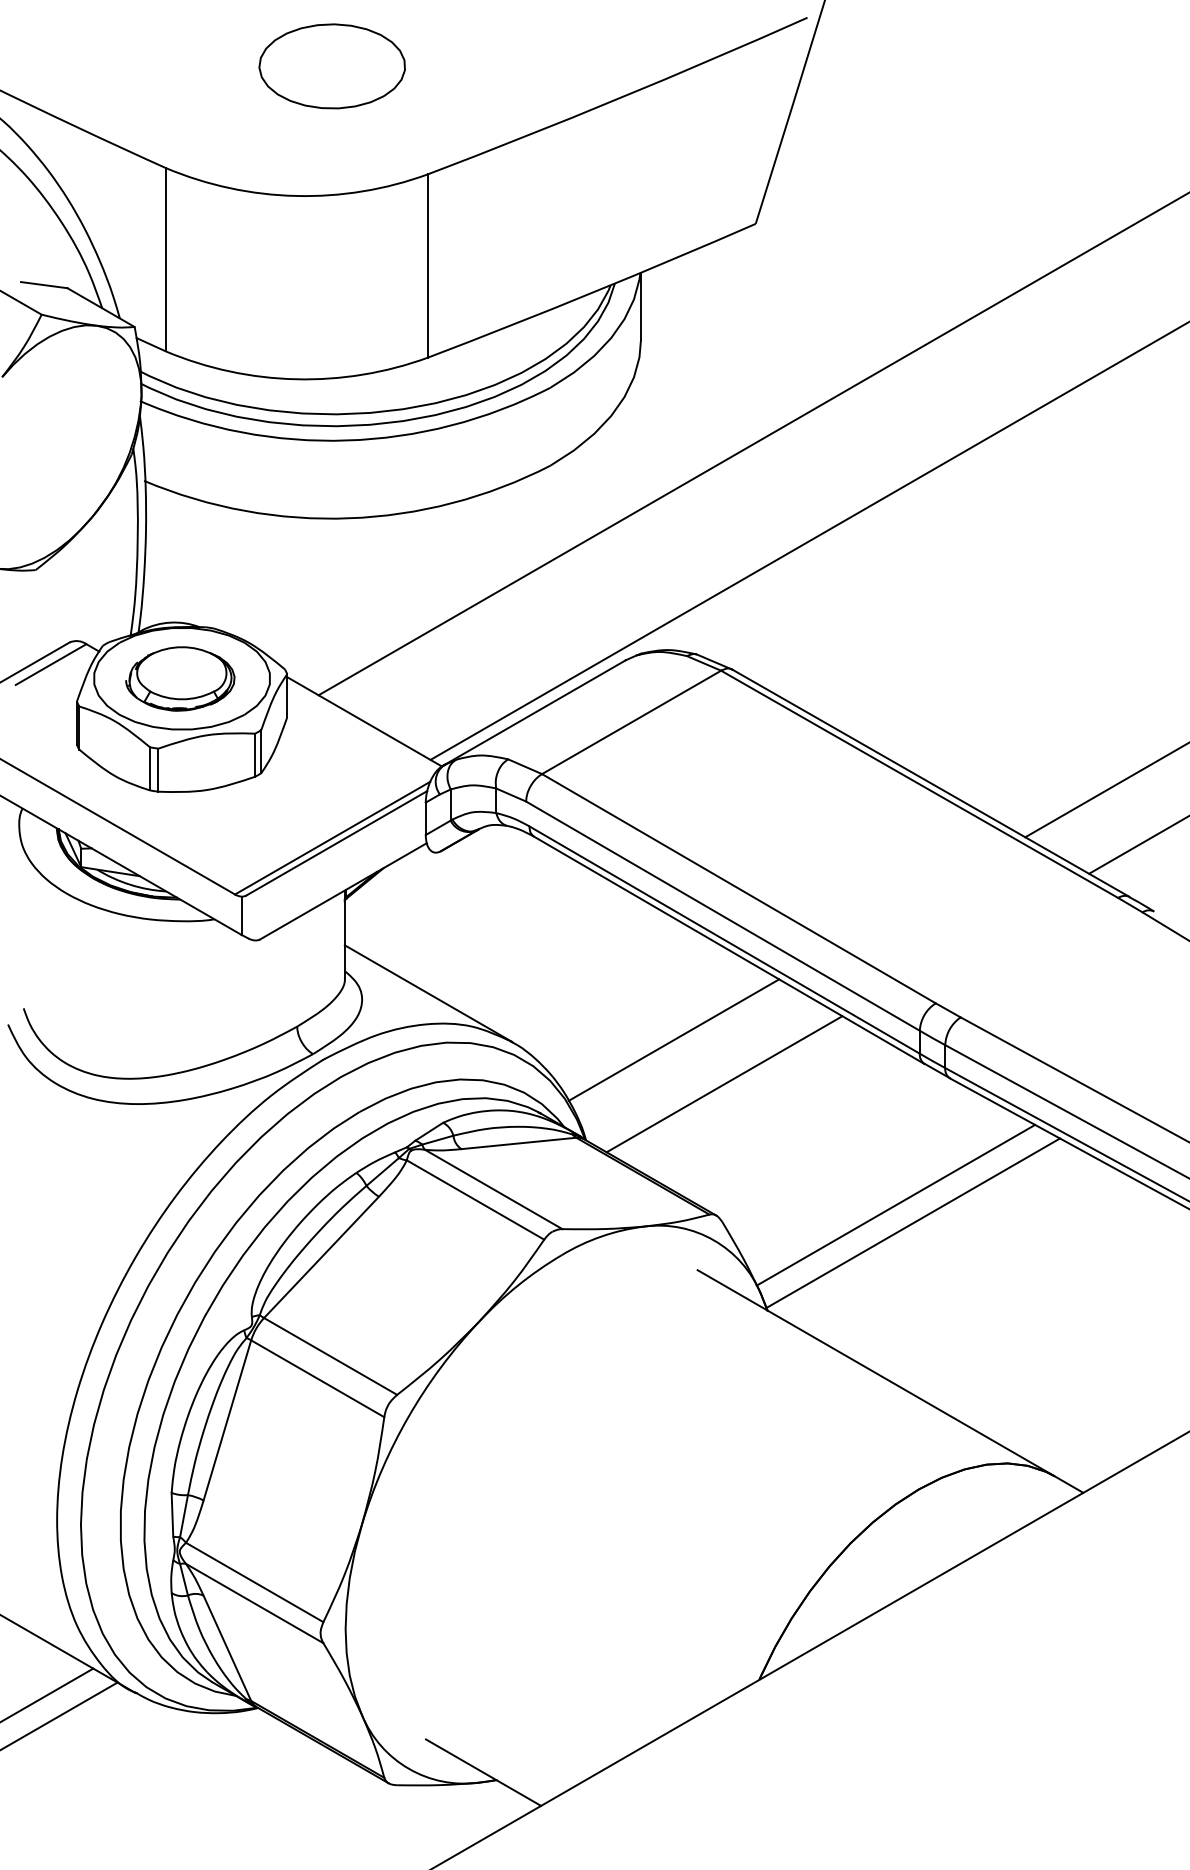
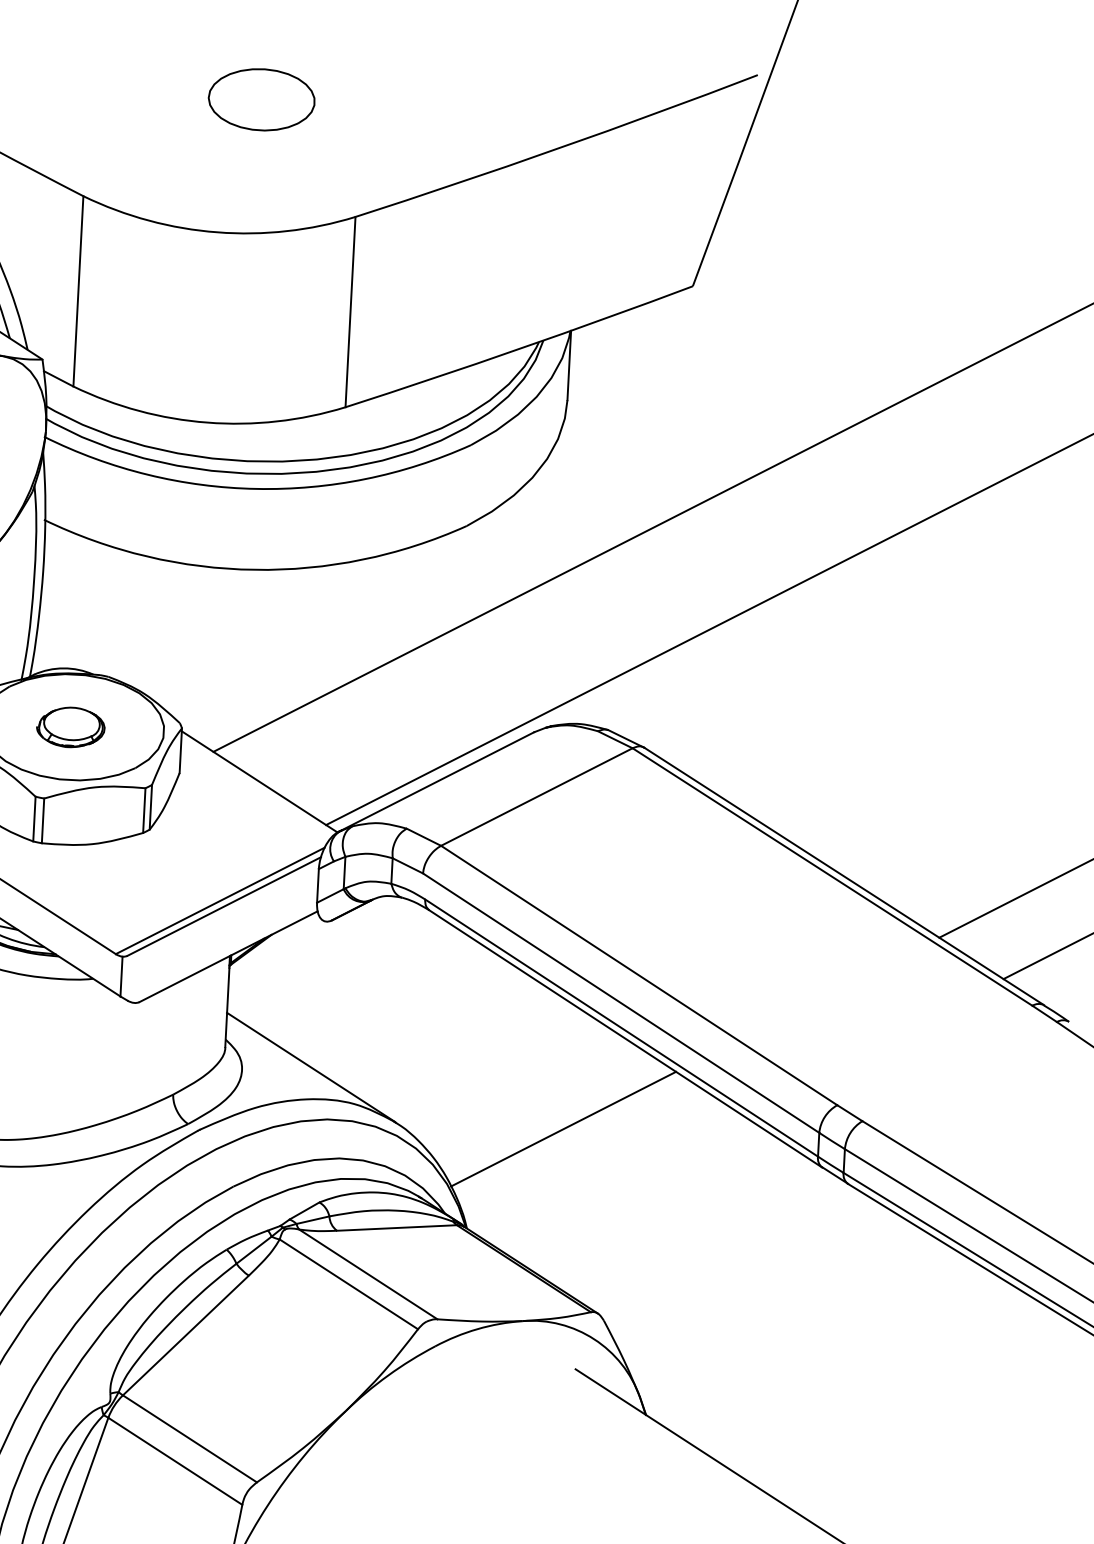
part: (331, 66) -> (261, 99), size x0.7
part: (180, 678) -> (70, 726), size x0.6
line: (724, 1084) -> (613, 1177), removed
line: (895, 1204) -> (784, 1311), removed
line: (913, 1222) -> (802, 1331), removed

